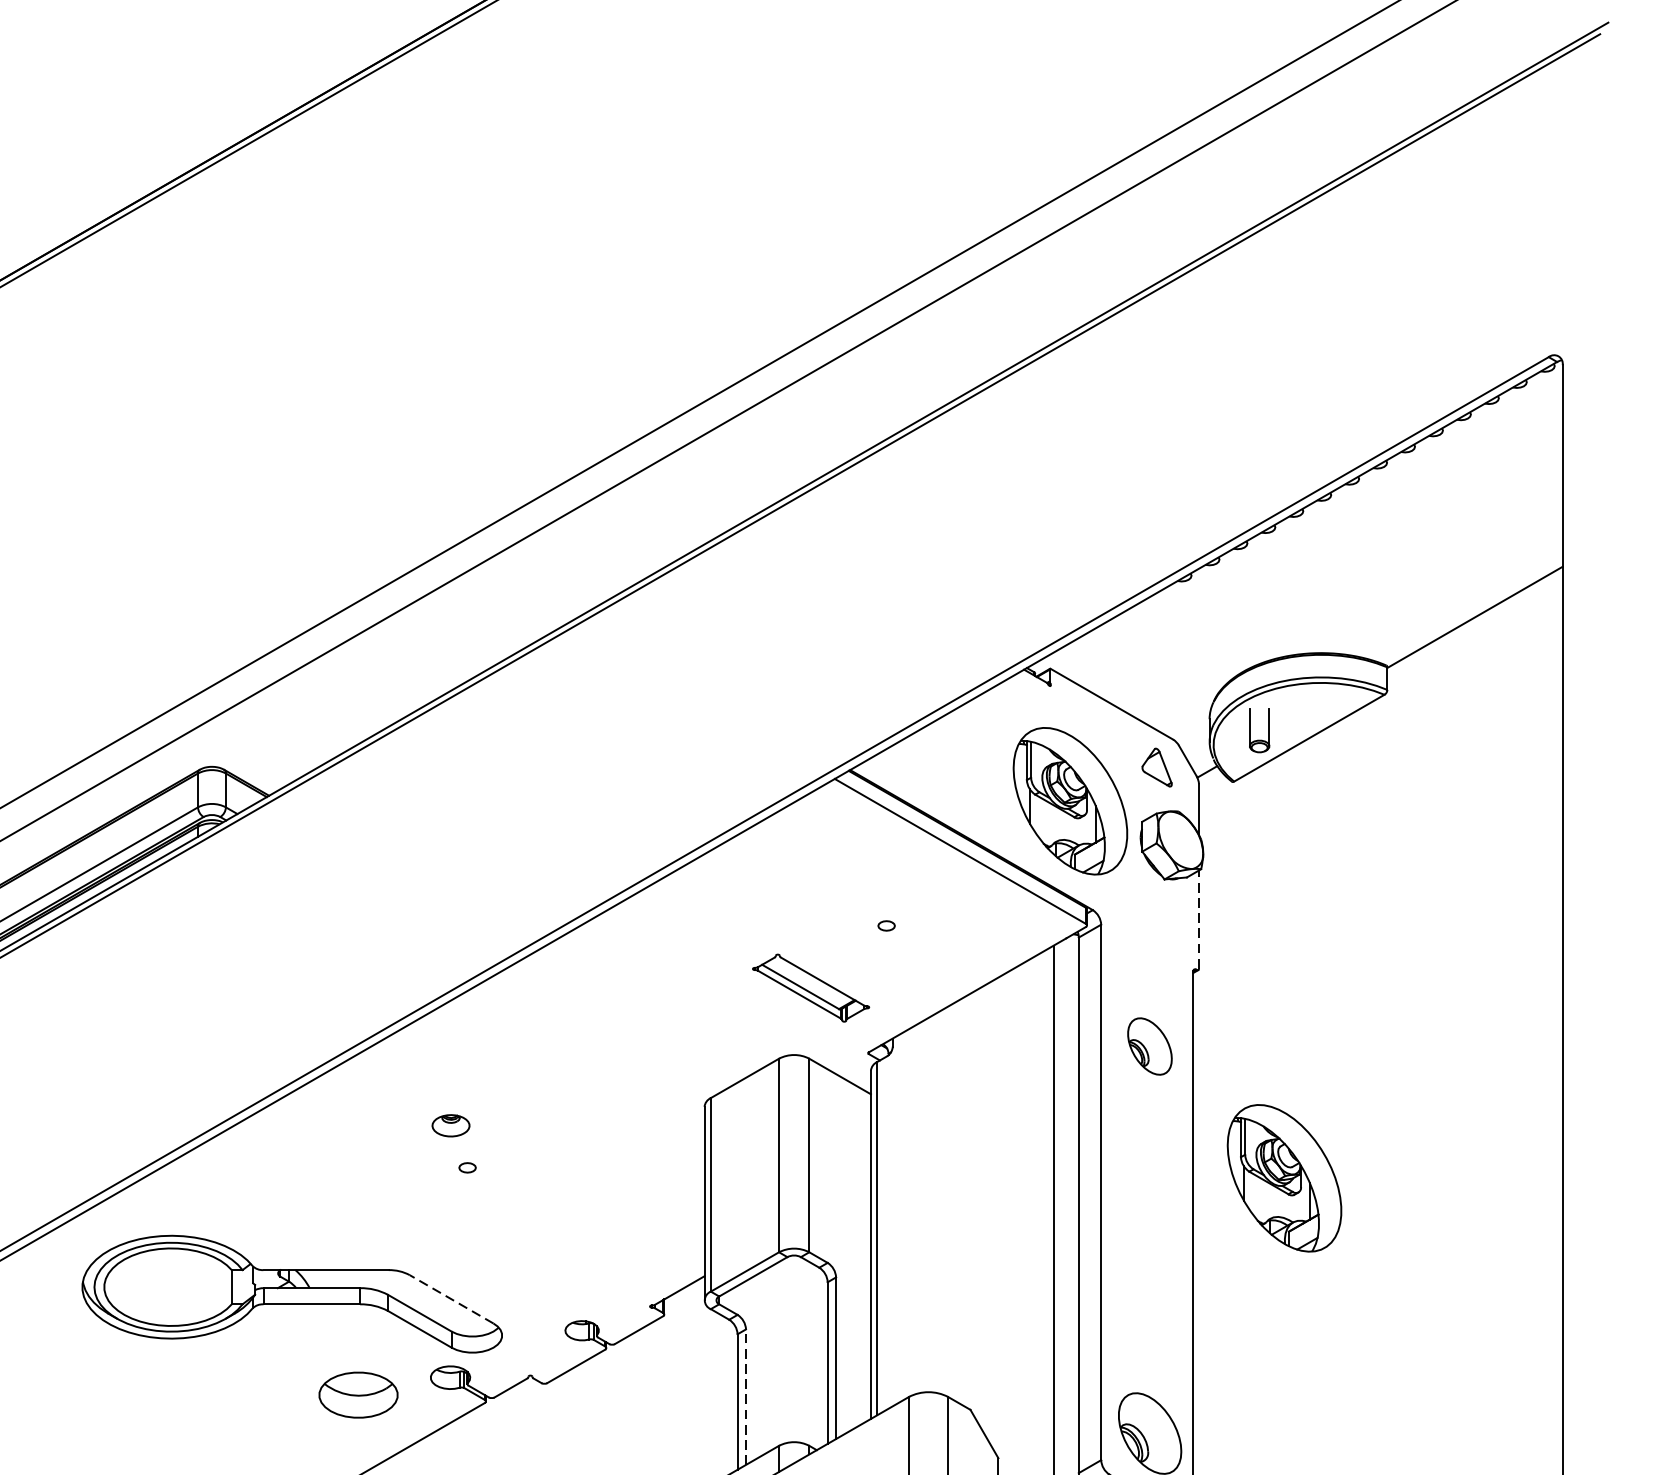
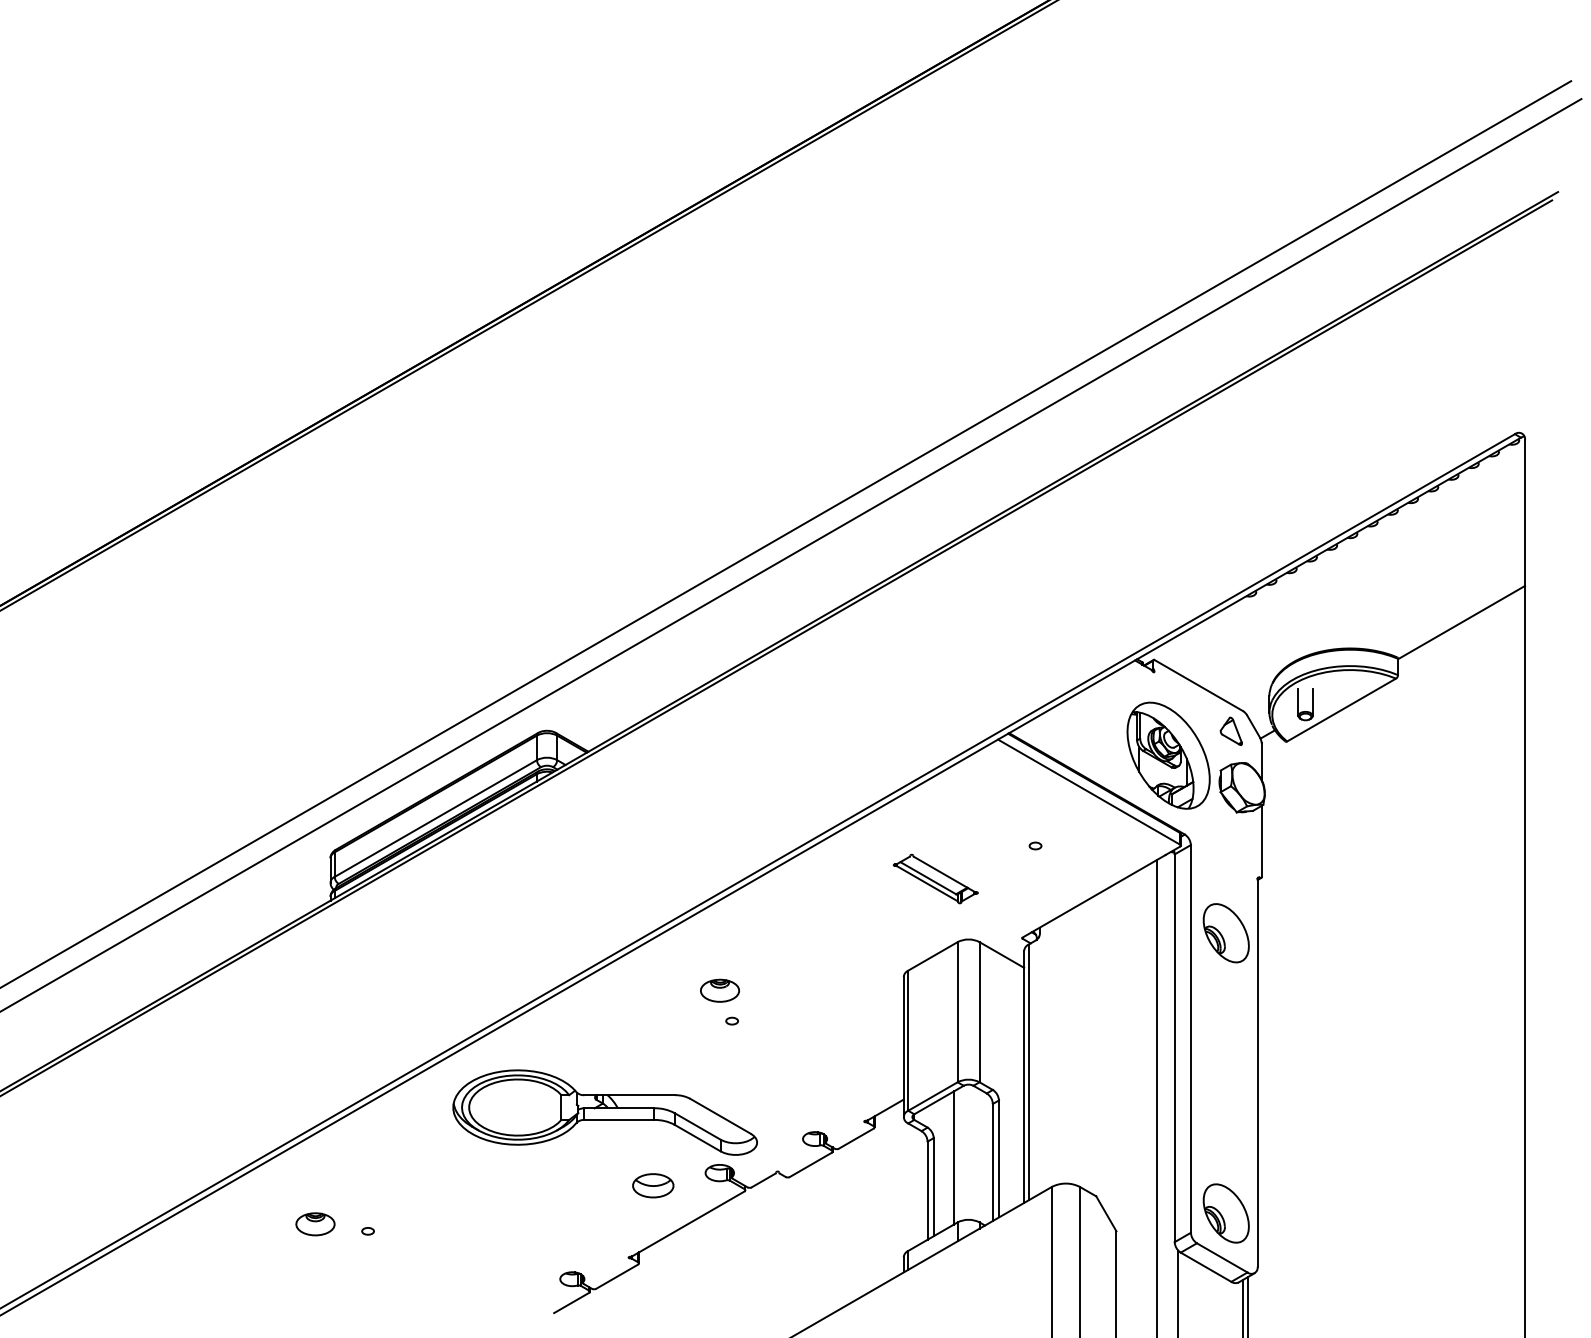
line: (1198, 918) -> (1261, 840), dashed -> solid
part: (810, 987) -> (935, 878), moved
part: (1148, 1046) -> (1225, 933), size x1.43
part: (451, 1125) -> (720, 990), size x1.43
part: (1284, 1178) -> (1323, 1028), removed
line: (451, 1299) -> (720, 1116), dashed -> solid
line: (773, 1356) -> (953, 1157), added
part: (358, 1394) -> (653, 1185), size x0.71
line: (745, 1396) -> (933, 1186), dashed -> solid

